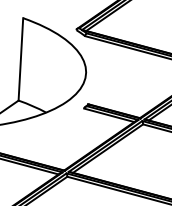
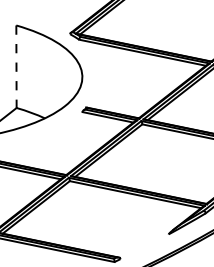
line: (20, 60) -> (16, 67), solid -> dashed

